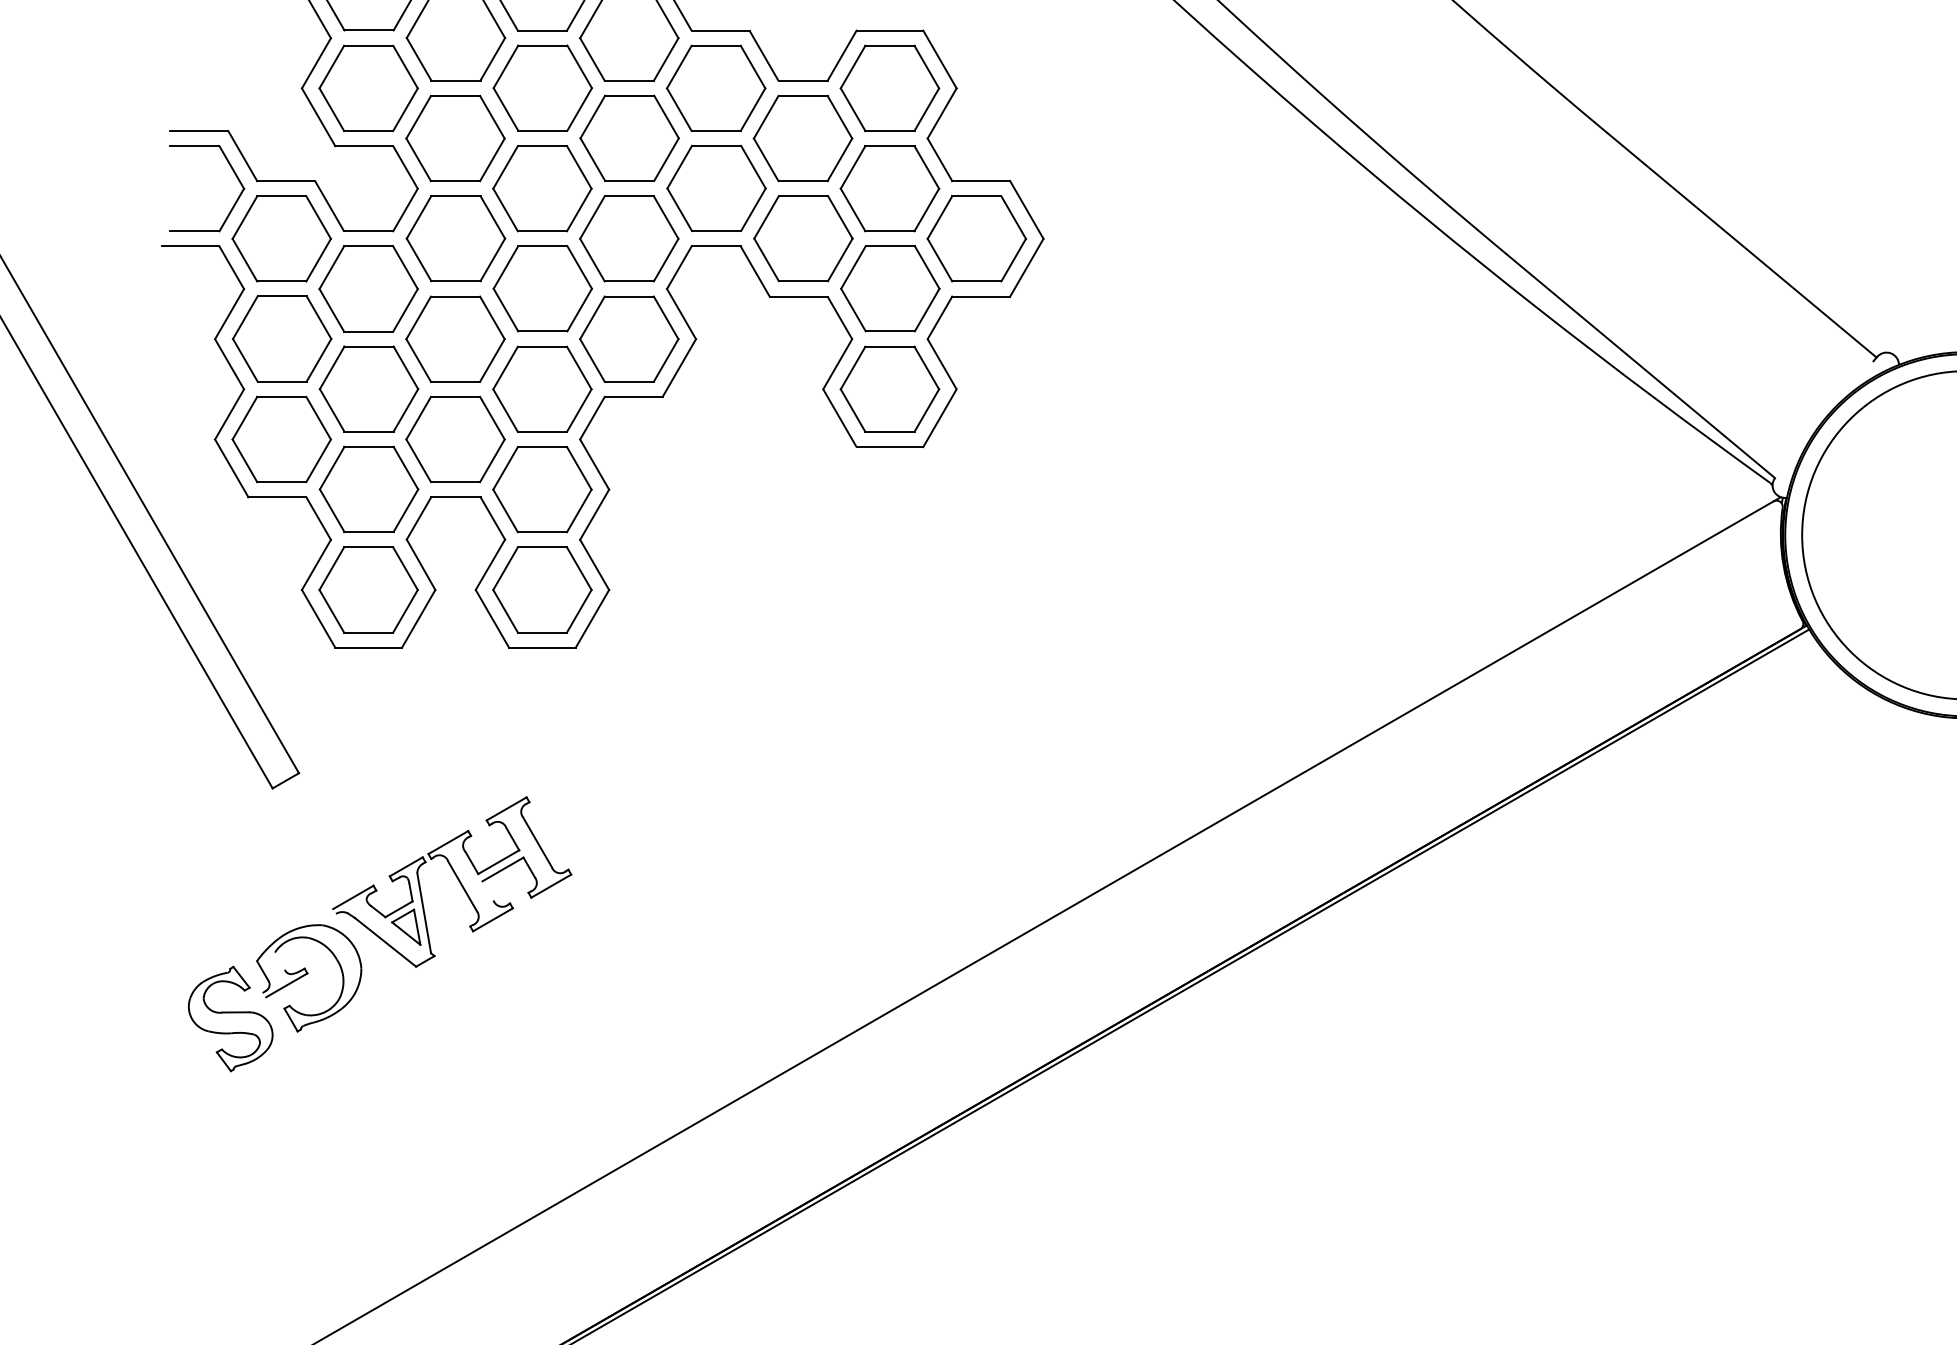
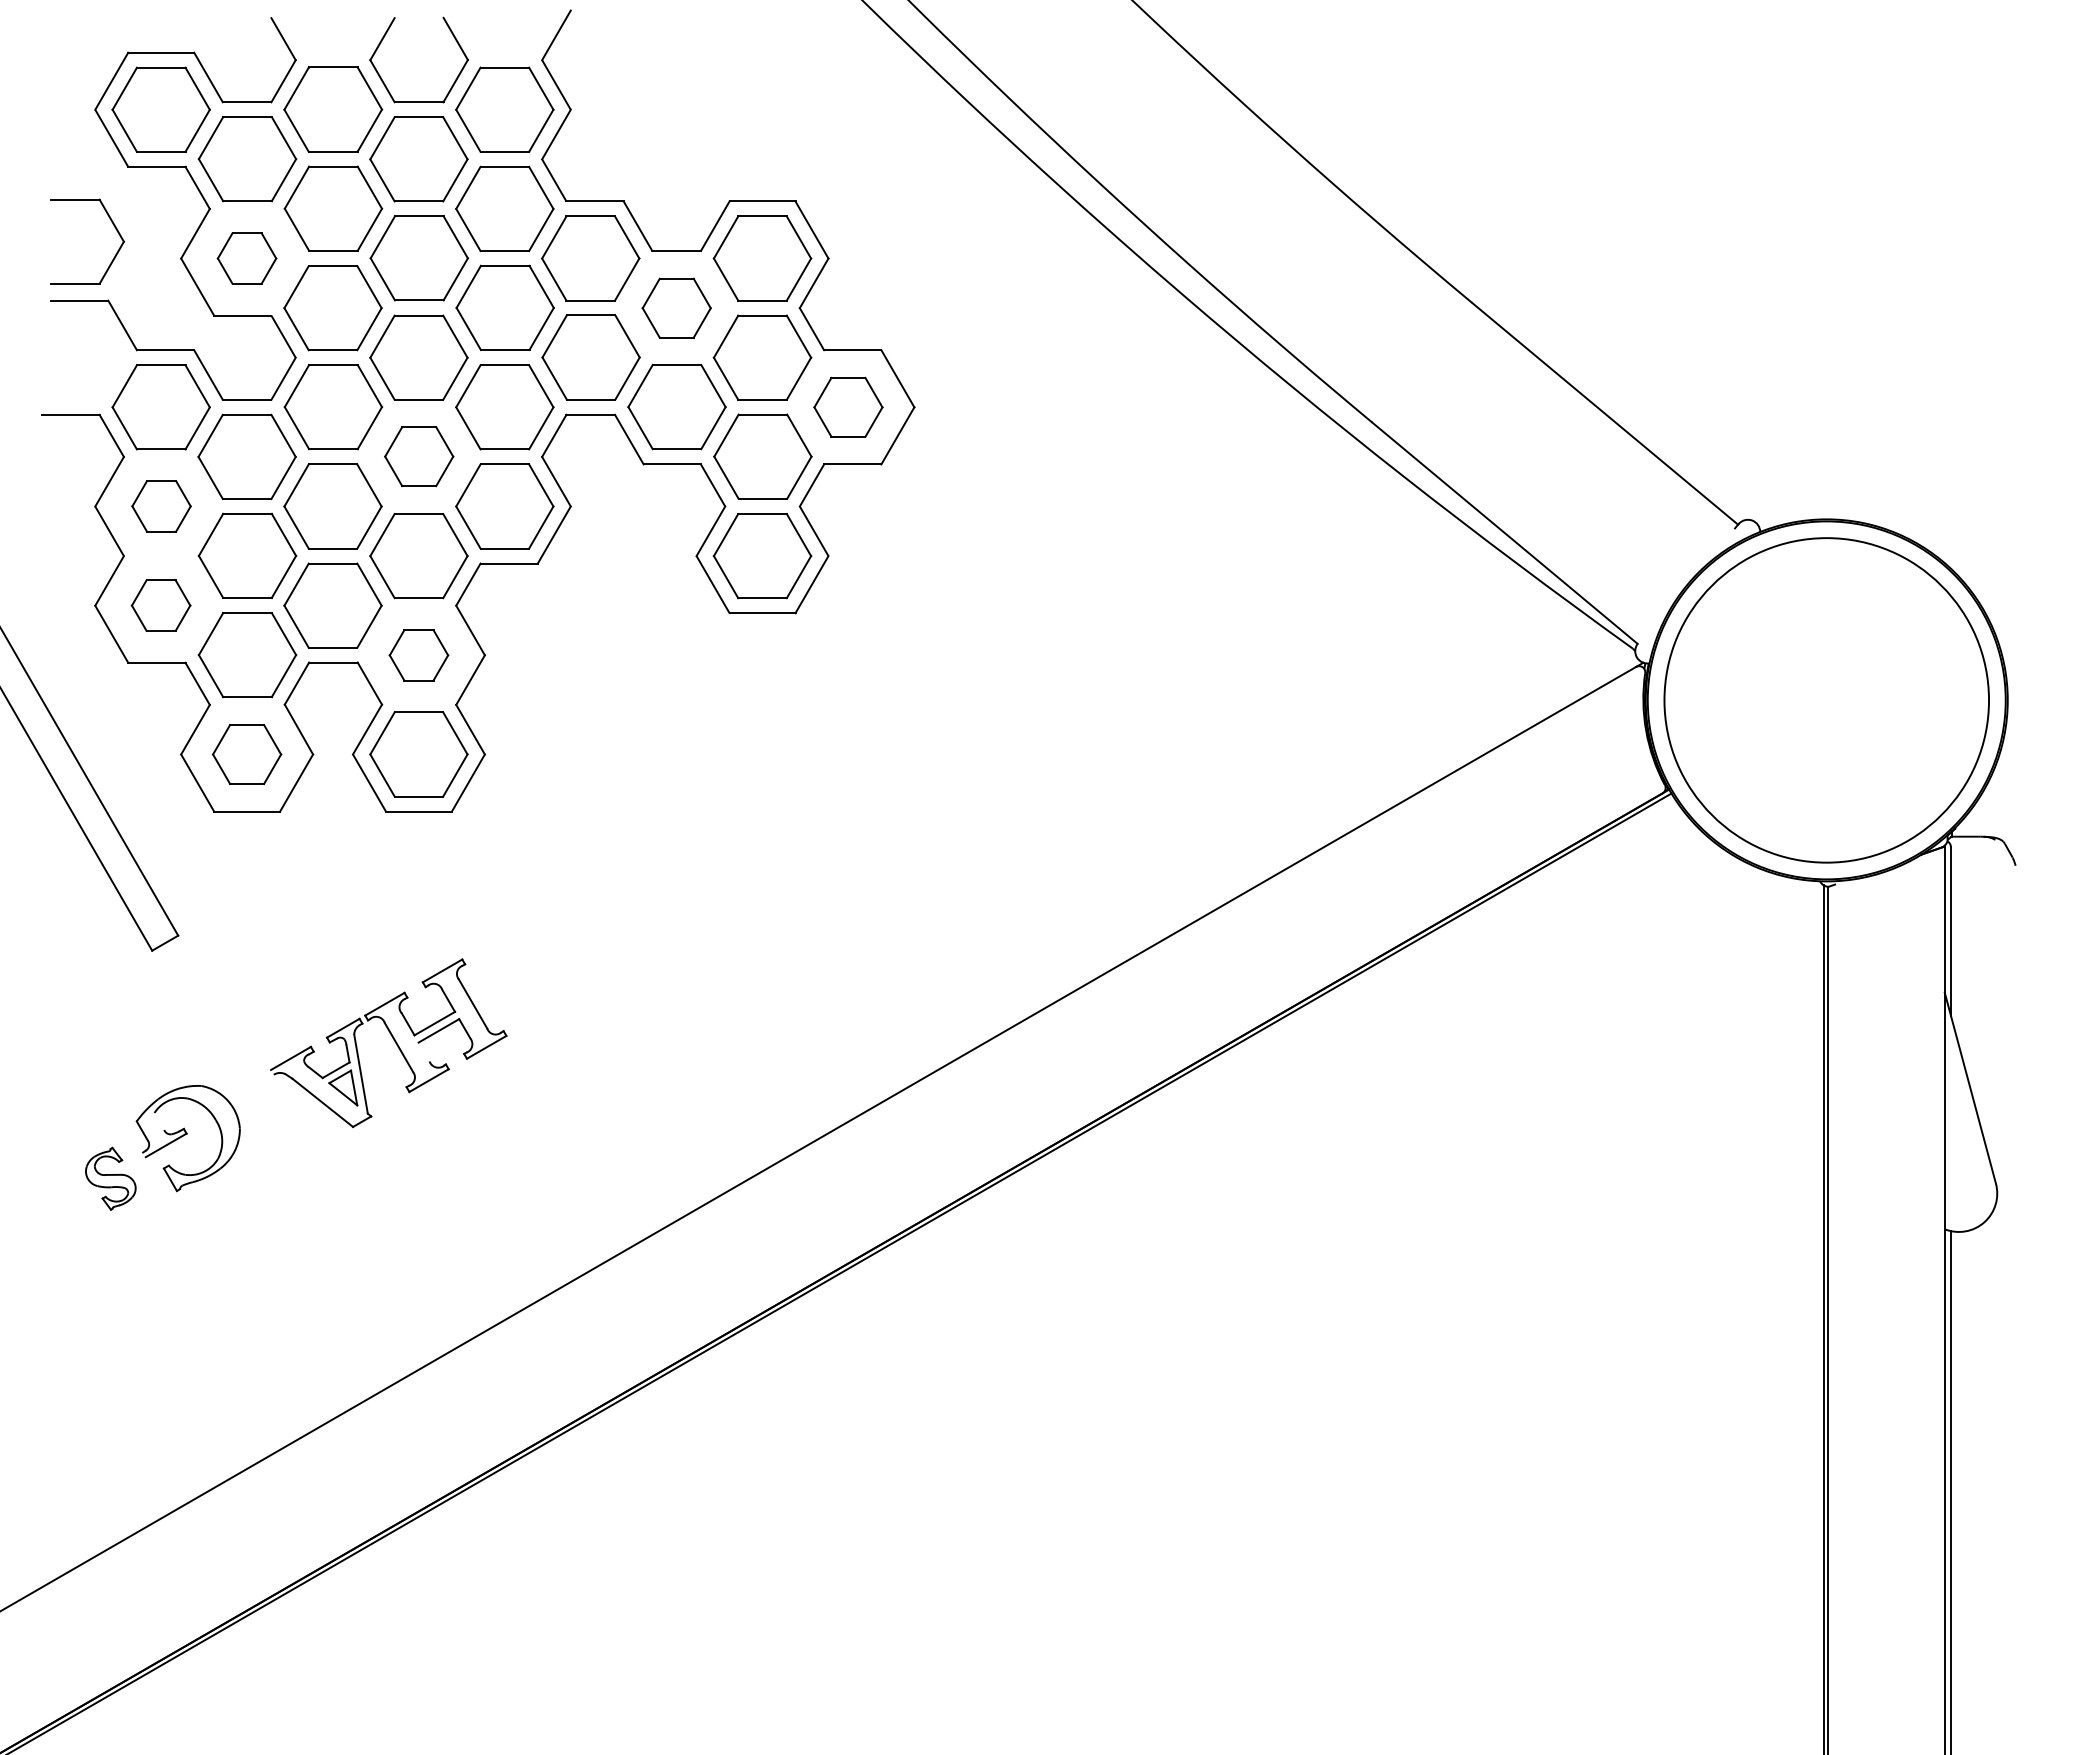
part: (368, 88) -> (246, 258), size x0.6
part: (802, 138) -> (676, 308), size x0.7
part: (232, 171) -> (112, 224), moved
part: (976, 239) -> (848, 407), size x0.7
part: (541, 288) -> (418, 456), size x0.7
part: (282, 339) -> (161, 506), size x0.6
part: (281, 439) -> (160, 605), size x0.6
part: (541, 489) -> (418, 655), size x0.6
part: (368, 589) -> (246, 754), size x0.7
part: (451, 881) -> (388, 1042), moved
part: (230, 1018) -> (110, 1178), size x0.6

